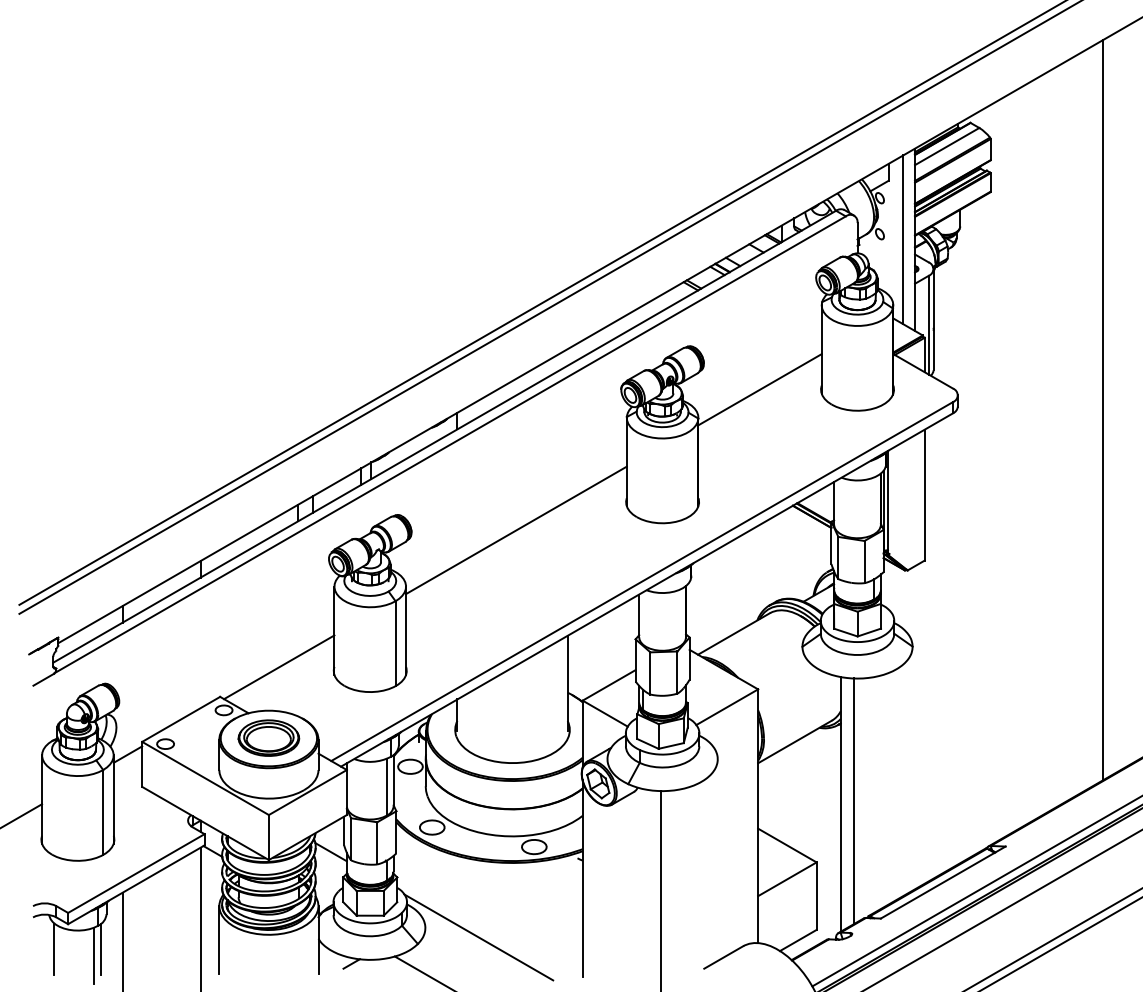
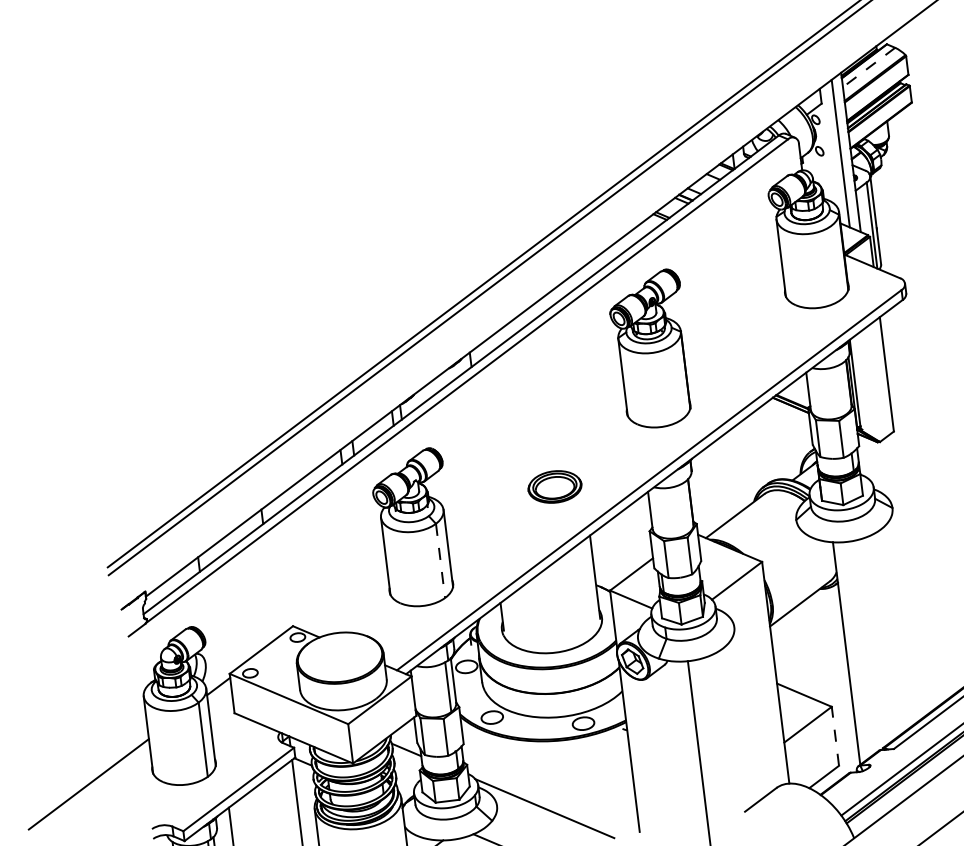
line: (946, 146) -> (868, 67), solid -> dashed
line: (759, 389) -> (731, 299), removed
line: (516, 530) -> (534, 449), removed
line: (395, 644) -> (440, 561), solid -> dashed
line: (279, 667) -> (341, 594), removed
part: (268, 737) -> (554, 486), moved
line: (853, 801) -> (857, 649), removed
line: (816, 896) -> (835, 736), solid -> dashed

